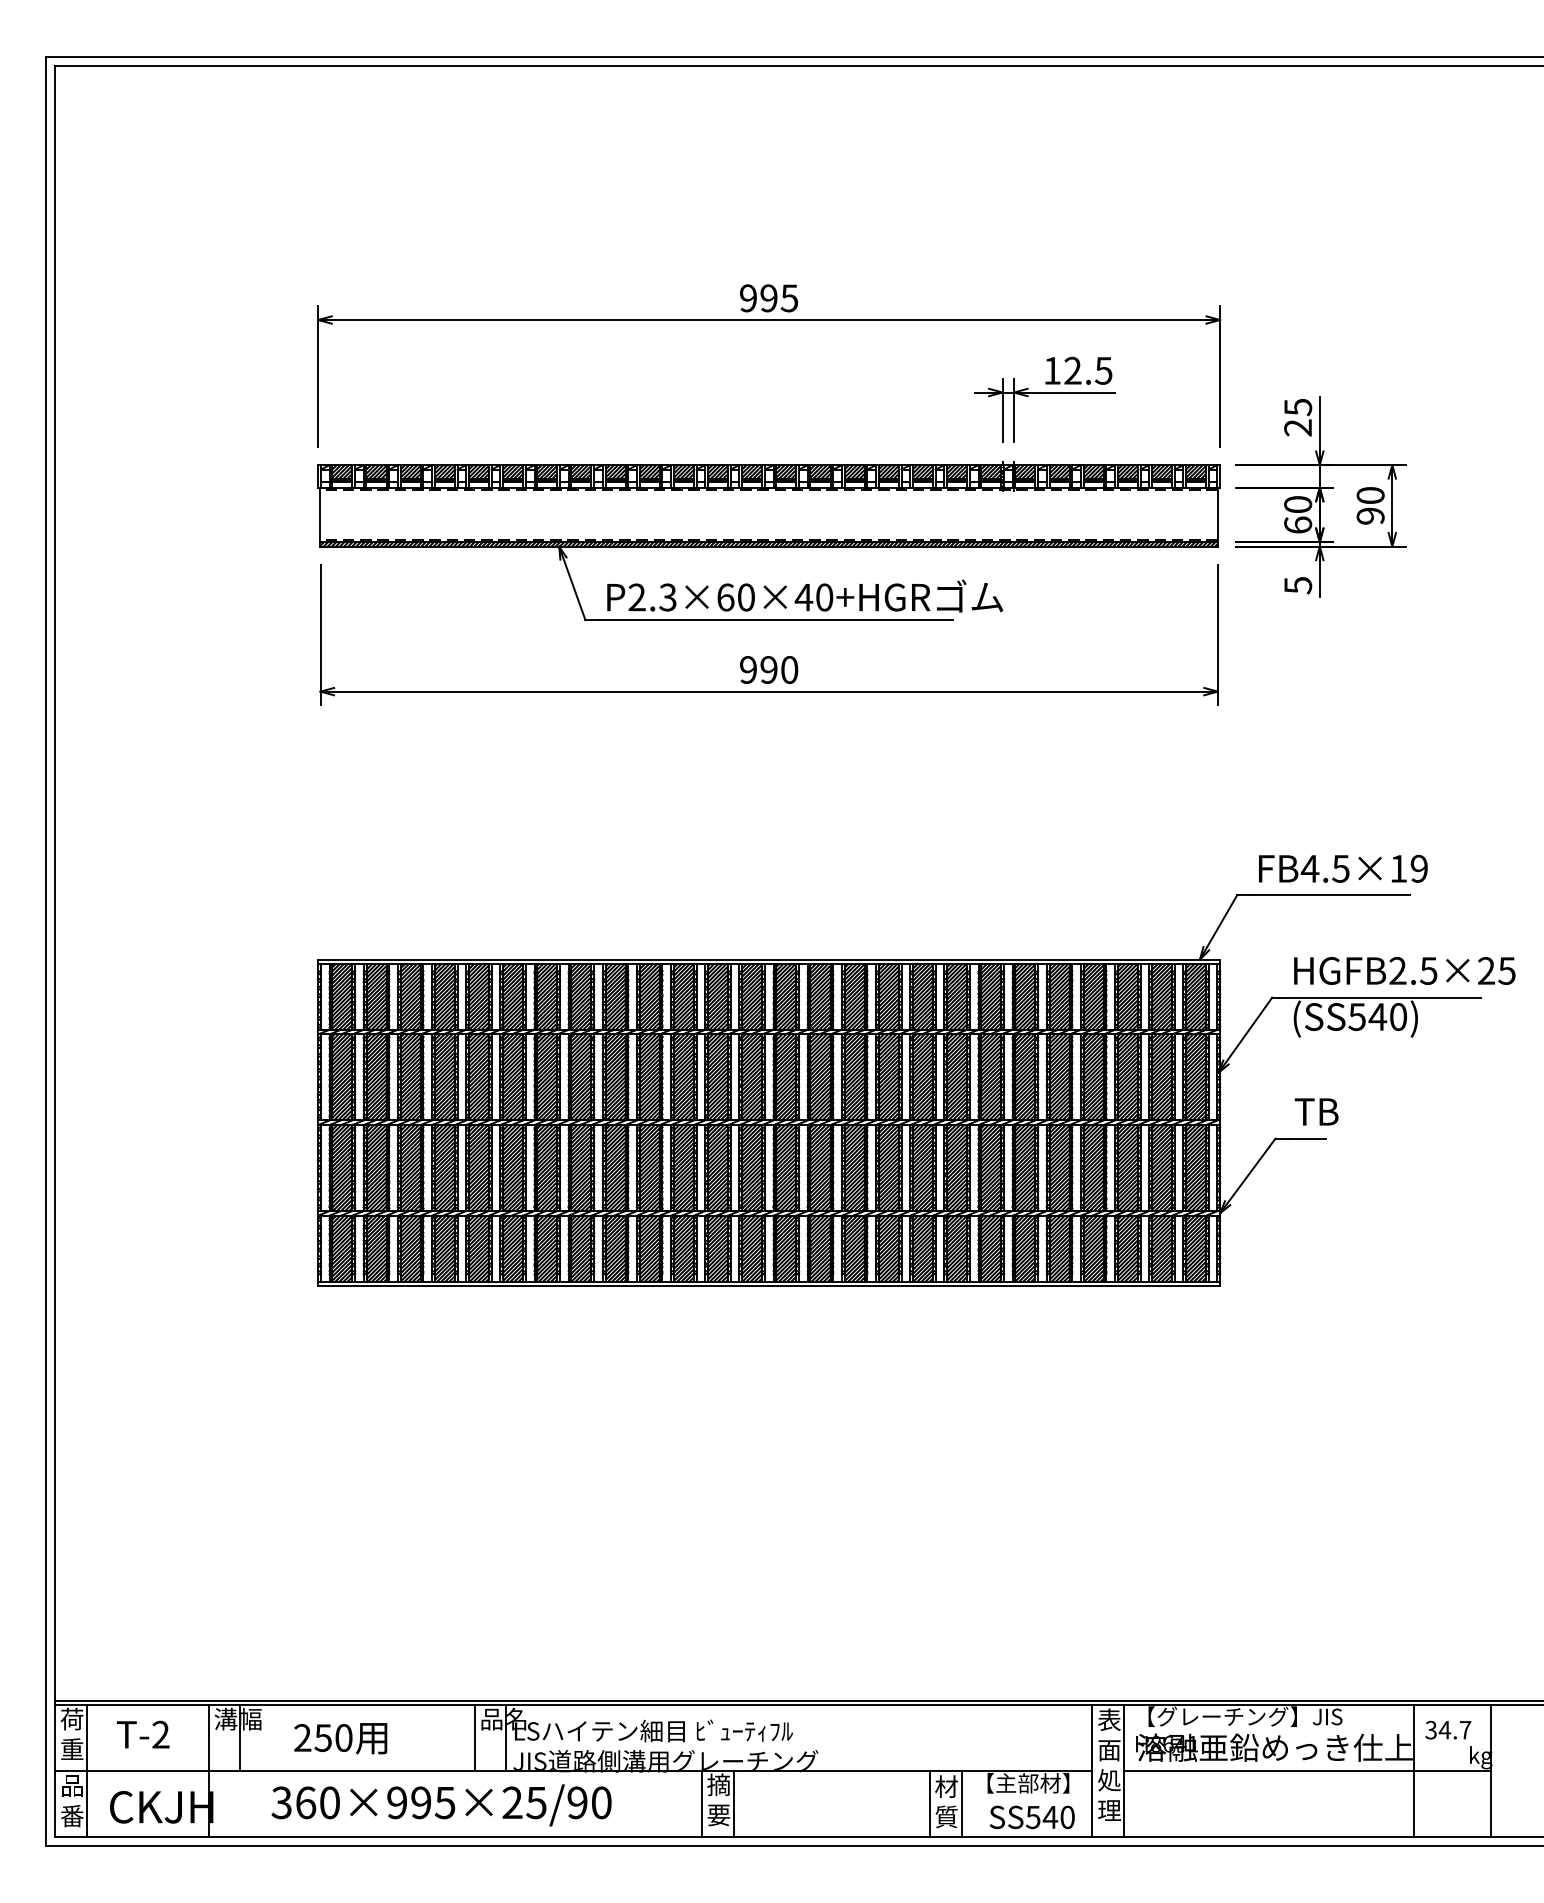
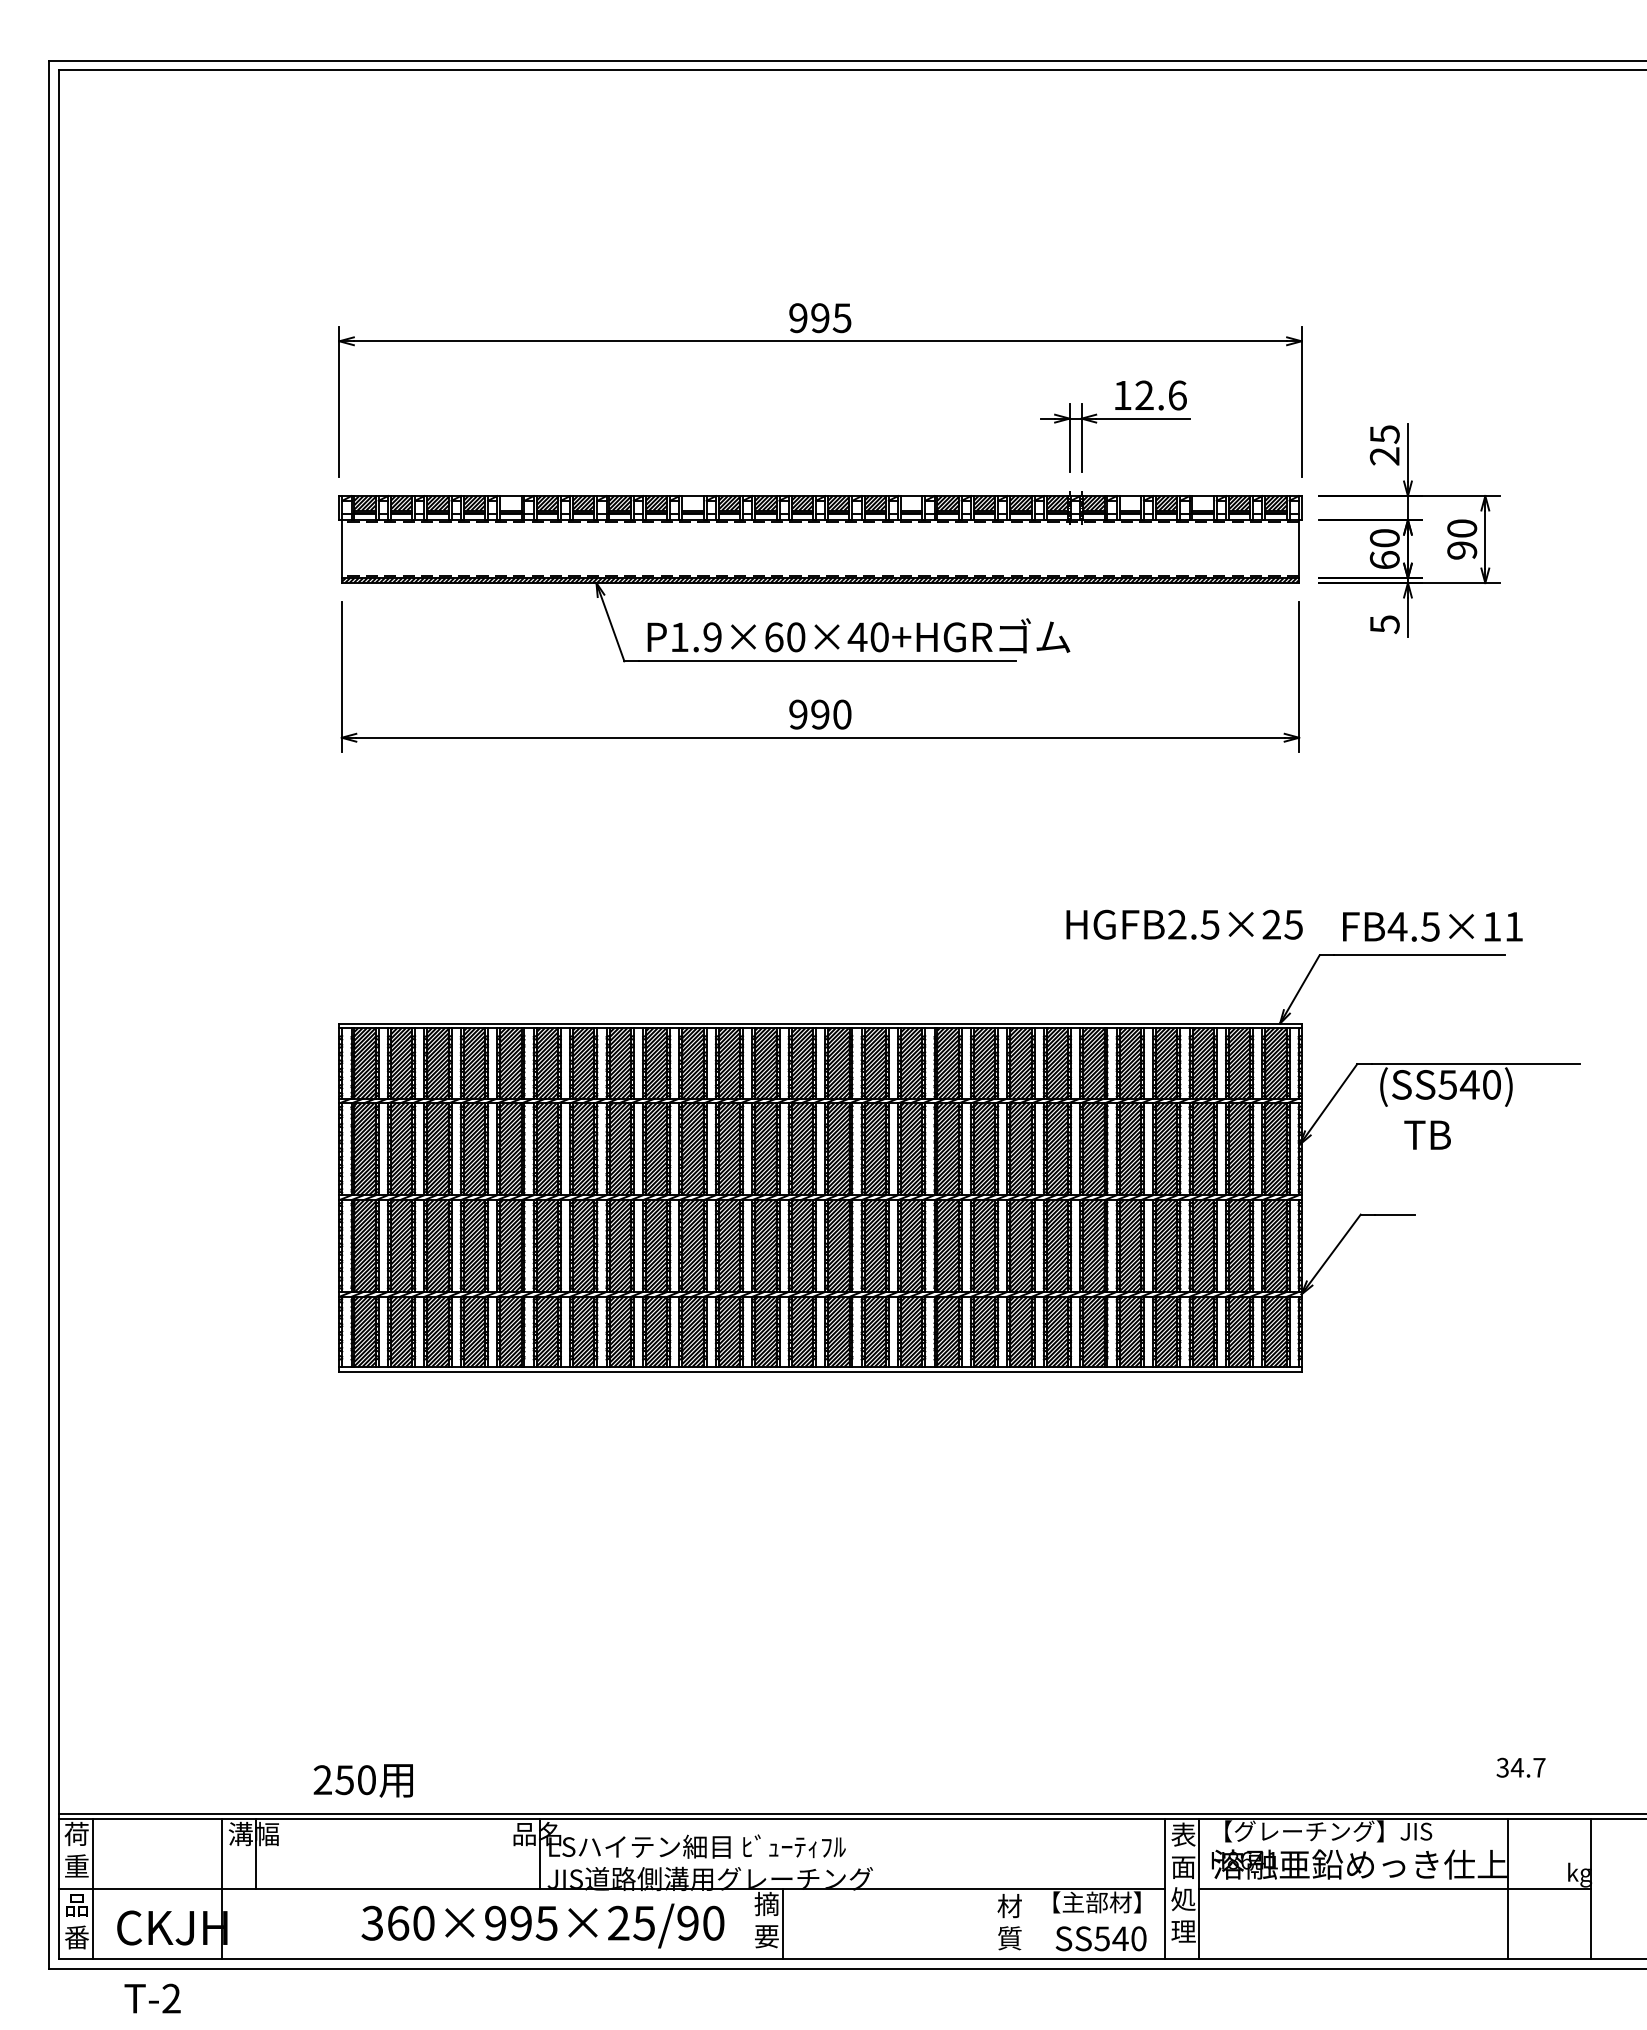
text: (1103, 370) -> (1177, 395), 12.5 -> 12.6
hatch: (478, 472) -> (510, 503), removed
hatch: (649, 472) -> (692, 503), removed
hatch: (854, 472) -> (911, 503), removed
hatch: (1058, 472) -> (1129, 503), removed
hatch: (1127, 472) -> (1202, 503), removed
text: (652, 597) -> (695, 637), P2.3×60×40+HGR -> P1.9×60×40+HGR
text: (1419, 868) -> (1514, 926), FB4.5×19 -> FB4.5×11
text: (1404, 970) -> (1184, 924), moved
text: (1316, 1111) -> (1427, 1134), moved
text: (1447, 1729) -> (1520, 1767), moved
text: (143, 1734) -> (152, 1998), moved
line: (474, 1737) -> (506, 1853), removed
text: (339, 1738) -> (362, 1780), moved
line: (702, 1803) -> (749, 1924), removed
line: (930, 1803) -> (992, 1924), removed
line: (961, 1803) -> (1025, 1924), removed
text: (441, 1804) -> (542, 1925), moved

